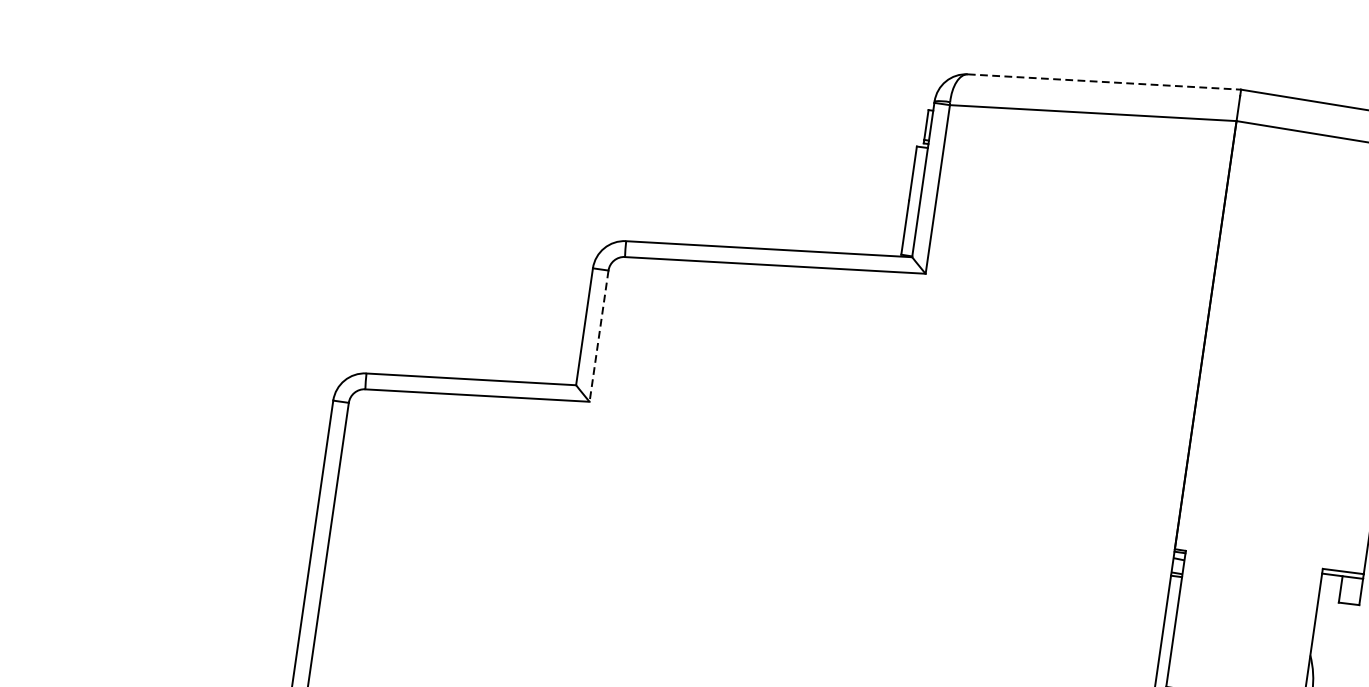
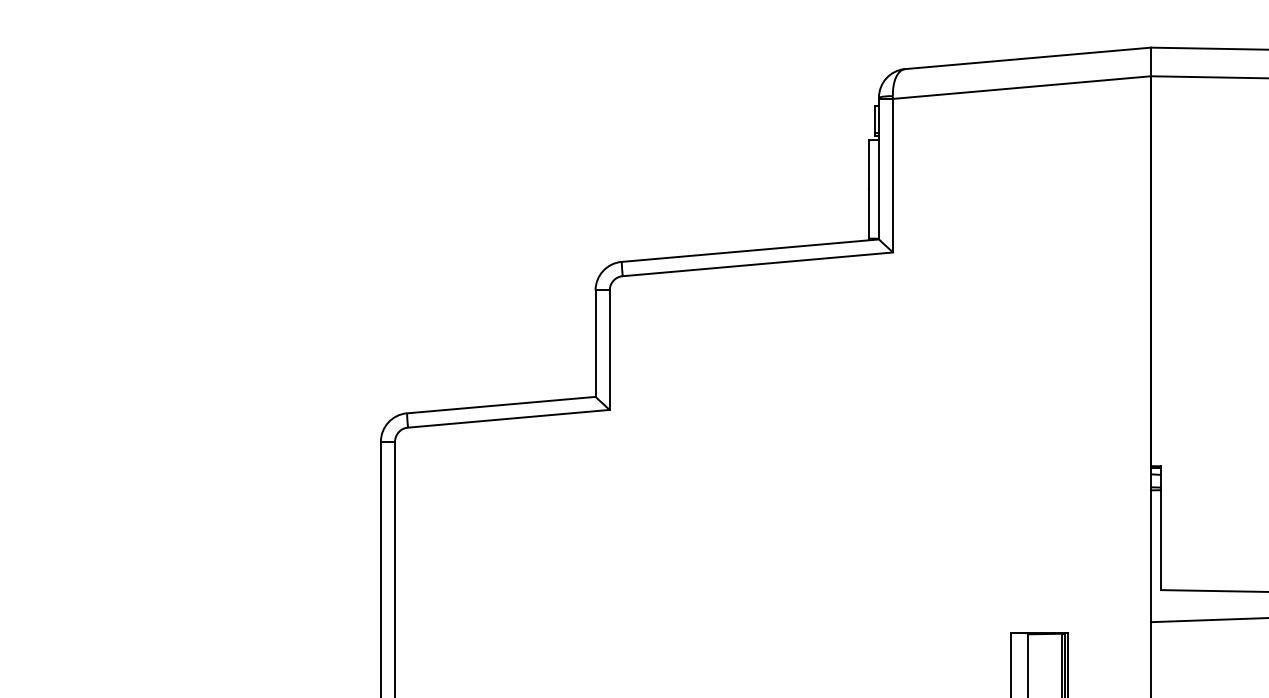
line: (1104, 82) -> (1028, 58), dashed -> solid
line: (598, 336) -> (609, 350), dashed -> solid

